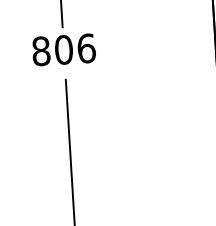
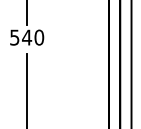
text: (64, 49) -> (27, 37), 806 -> 540

